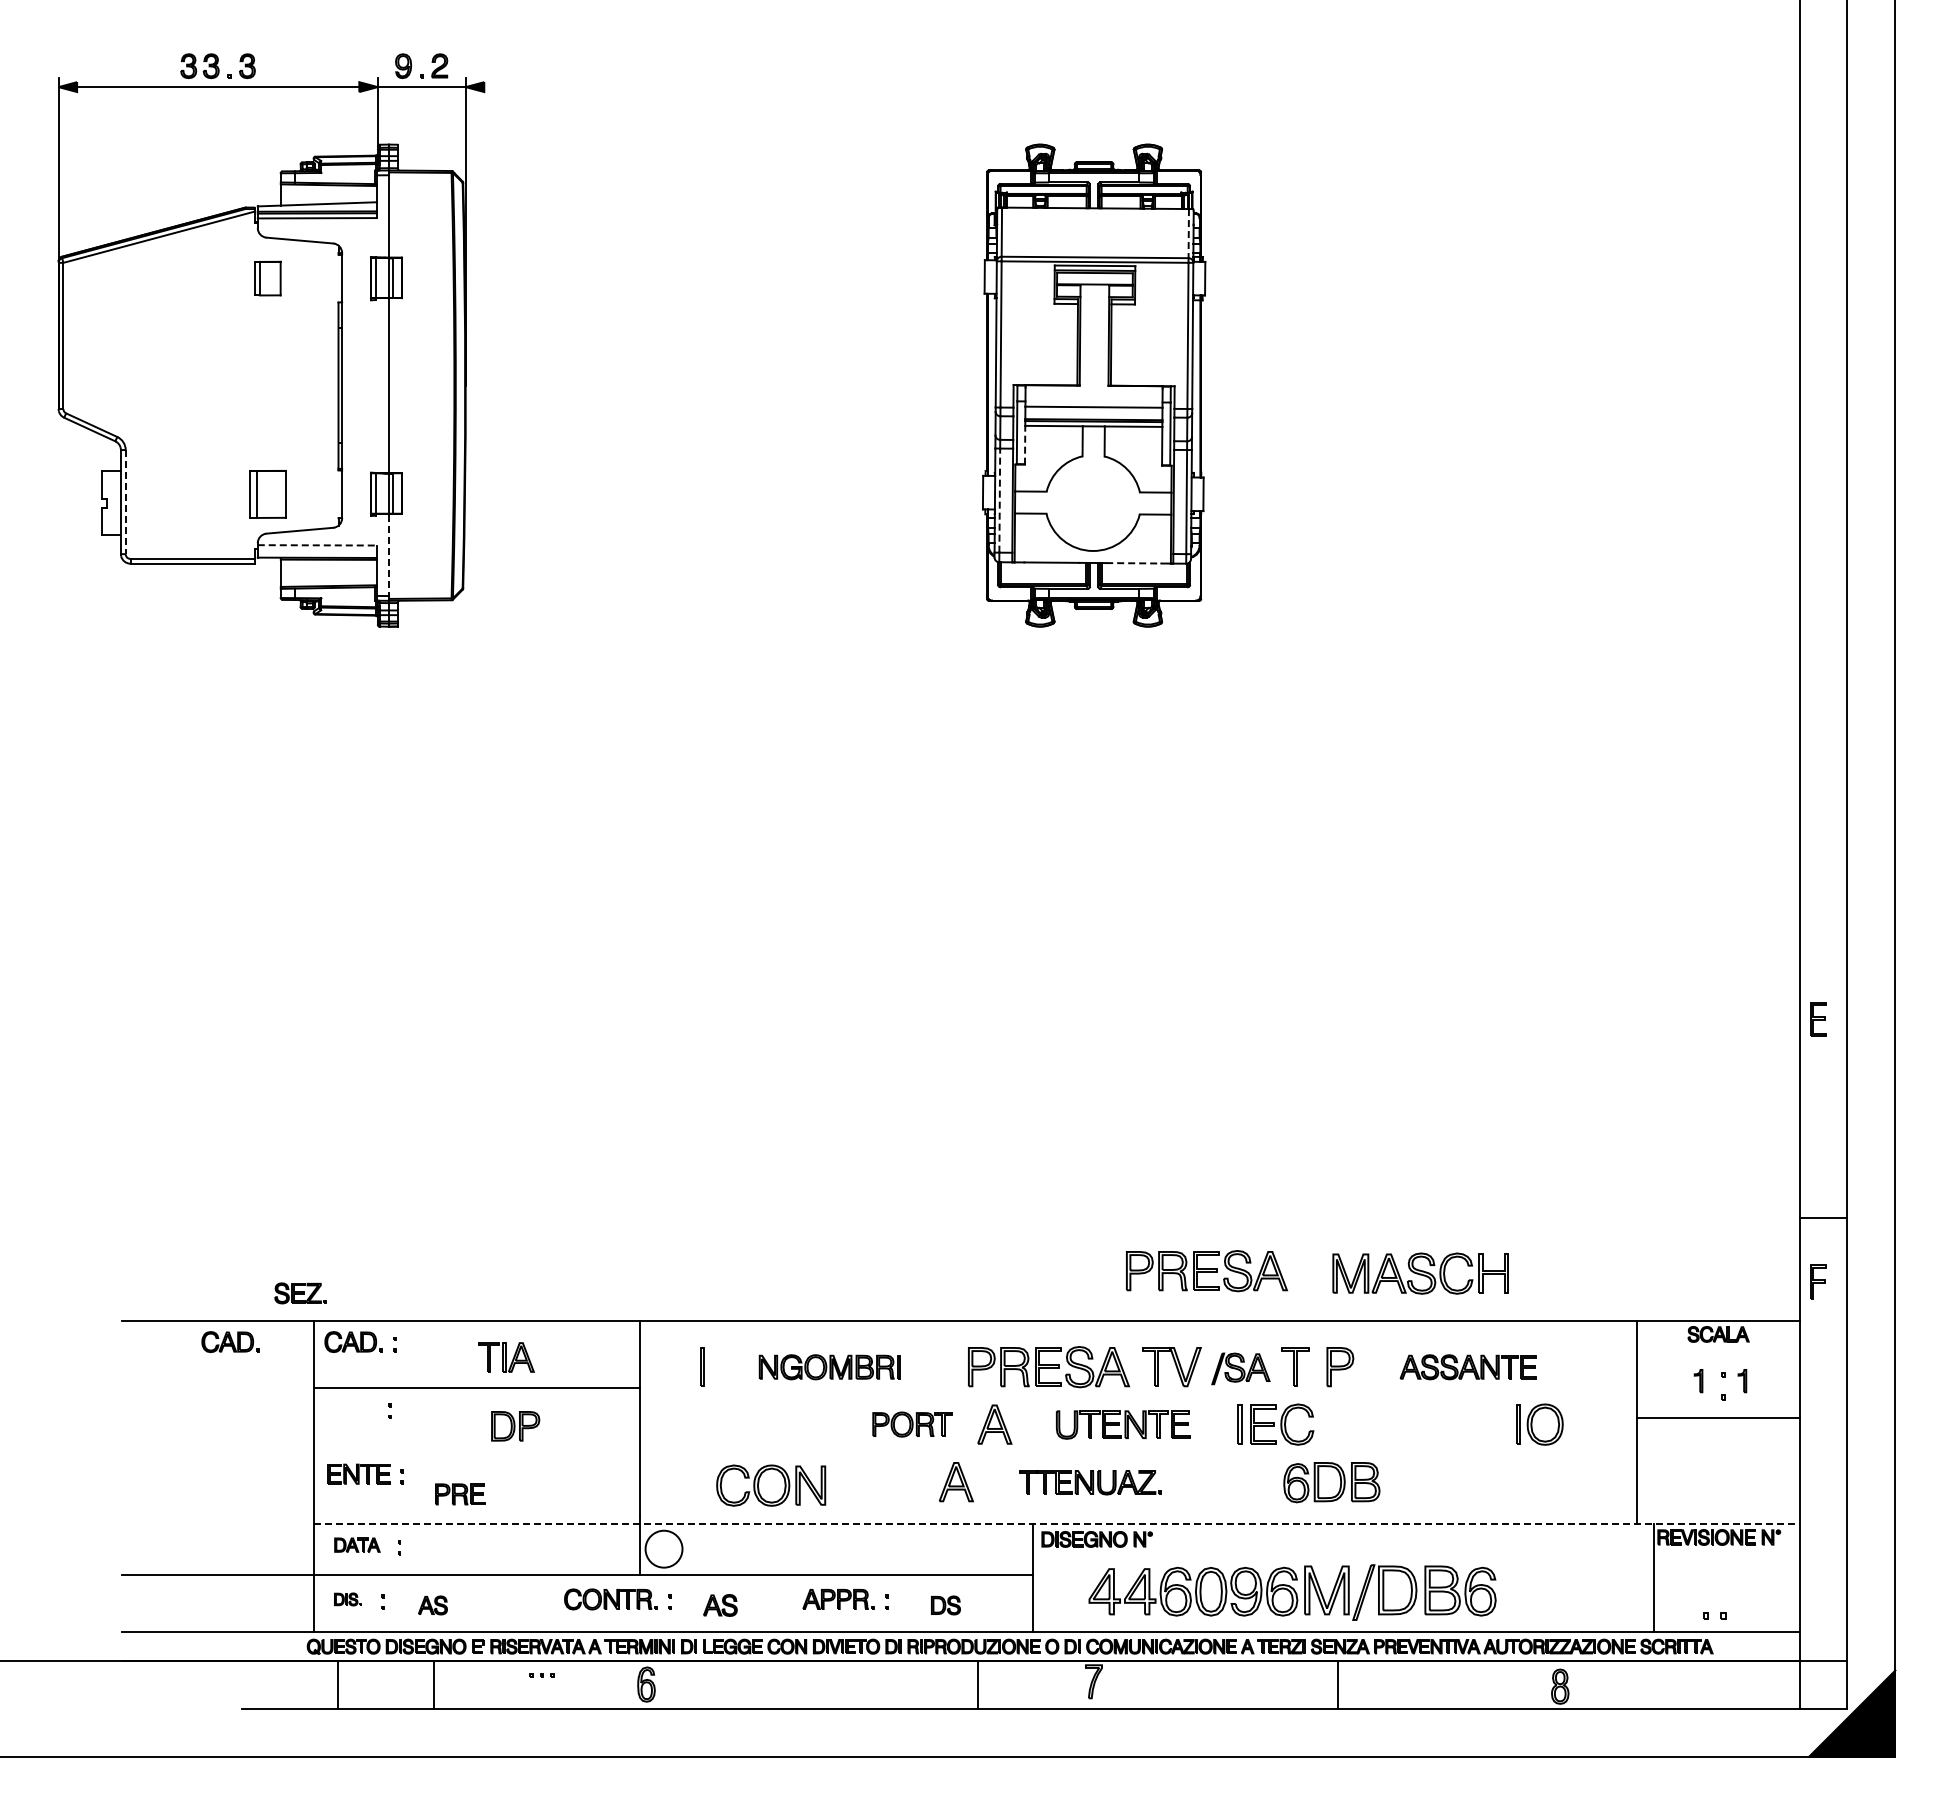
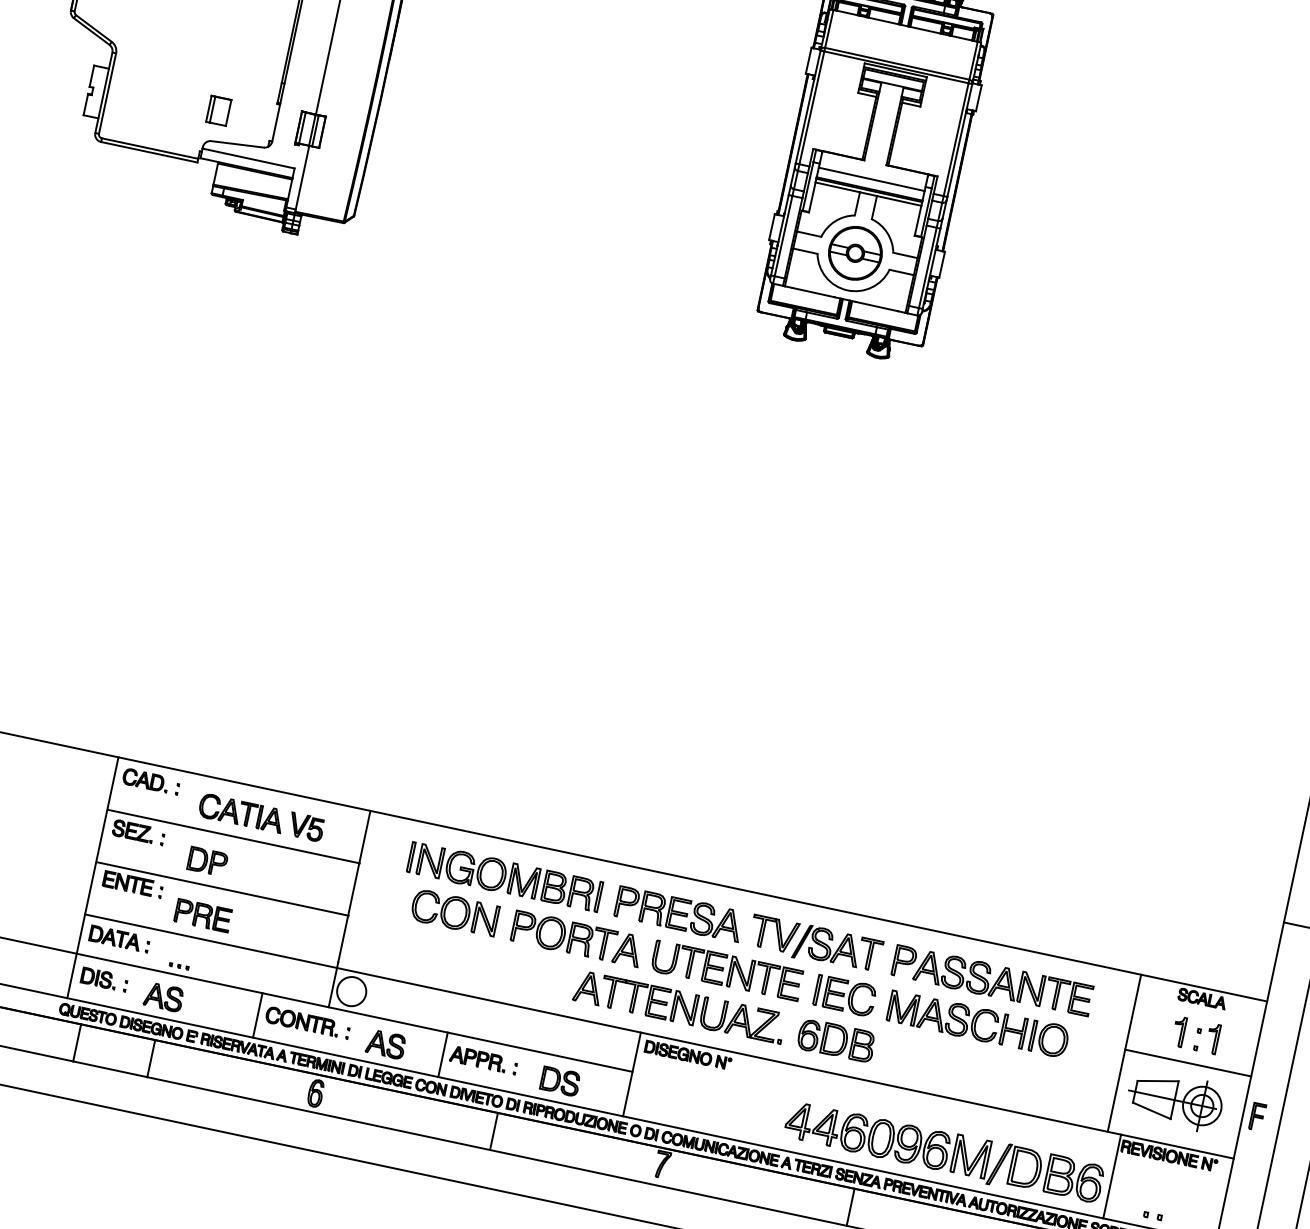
line: (1188, 233) -> (973, 60), dashed -> solid
line: (1025, 444) -> (812, 196), dashed -> solid
part: (267, 493) -> (218, 110), size x0.71
line: (999, 500) -> (783, 235), dashed -> solid
line: (125, 502) -> (107, 93), dashed -> solid
part: (1092, 502) -> (854, 252), added
line: (317, 545) -> (248, 158), dashed -> solid
line: (389, 556) -> (302, 179), dashed -> solid
line: (1133, 563) -> (876, 306), dashed -> solid
part: (1206, 1271) -> (816, 866), removed
part: (1420, 1273) -> (957, 1019), moved
part: (1818, 1281) -> (1257, 1116), moved
part: (300, 1293) -> (133, 831), moved
part: (230, 1341) -> (50, 759), removed
part: (452, 1357) -> (219, 808), added
part: (564, 1357) -> (306, 827), added
part: (829, 1367) -> (509, 878), size x1.67
part: (1468, 1367) -> (1003, 983), size x1.67
part: (1240, 1368) -> (827, 946), size x1.43
part: (1698, 1380) -> (1179, 1031), size x1.67
part: (1742, 1380) -> (1213, 1038), size x1.67
part: (912, 1424) -> (564, 936), size x1.67
part: (1122, 1424) -> (726, 970), size x1.43
part: (515, 1426) -> (207, 861), moved
line: (477, 1456) -> (222, 889), added
part: (1711, 1467) -> (1174, 1100), added
part: (1090, 1482) -> (692, 1010), size x1.67
part: (1331, 1482) -> (836, 1040), moved
part: (771, 1485) -> (455, 912), moved
part: (459, 1494) -> (202, 915), size x1.43
line: (1056, 1523) -> (659, 1036), dashed -> solid
part: (357, 1544) -> (115, 937), size x1.43
part: (1292, 1592) -> (944, 1152), moved
part: (347, 1599) -> (98, 978), size x1.67
line: (554, 1603) -> (258, 1015), added
line: (793, 1603) -> (442, 1054), added
part: (432, 1605) -> (163, 997), size x1.67
part: (720, 1605) -> (386, 1044), size x1.43
part: (945, 1605) -> (560, 1081), size x1.67
part: (541, 1675) -> (178, 966), moved
line: (977, 1684) -> (493, 1131), moved

